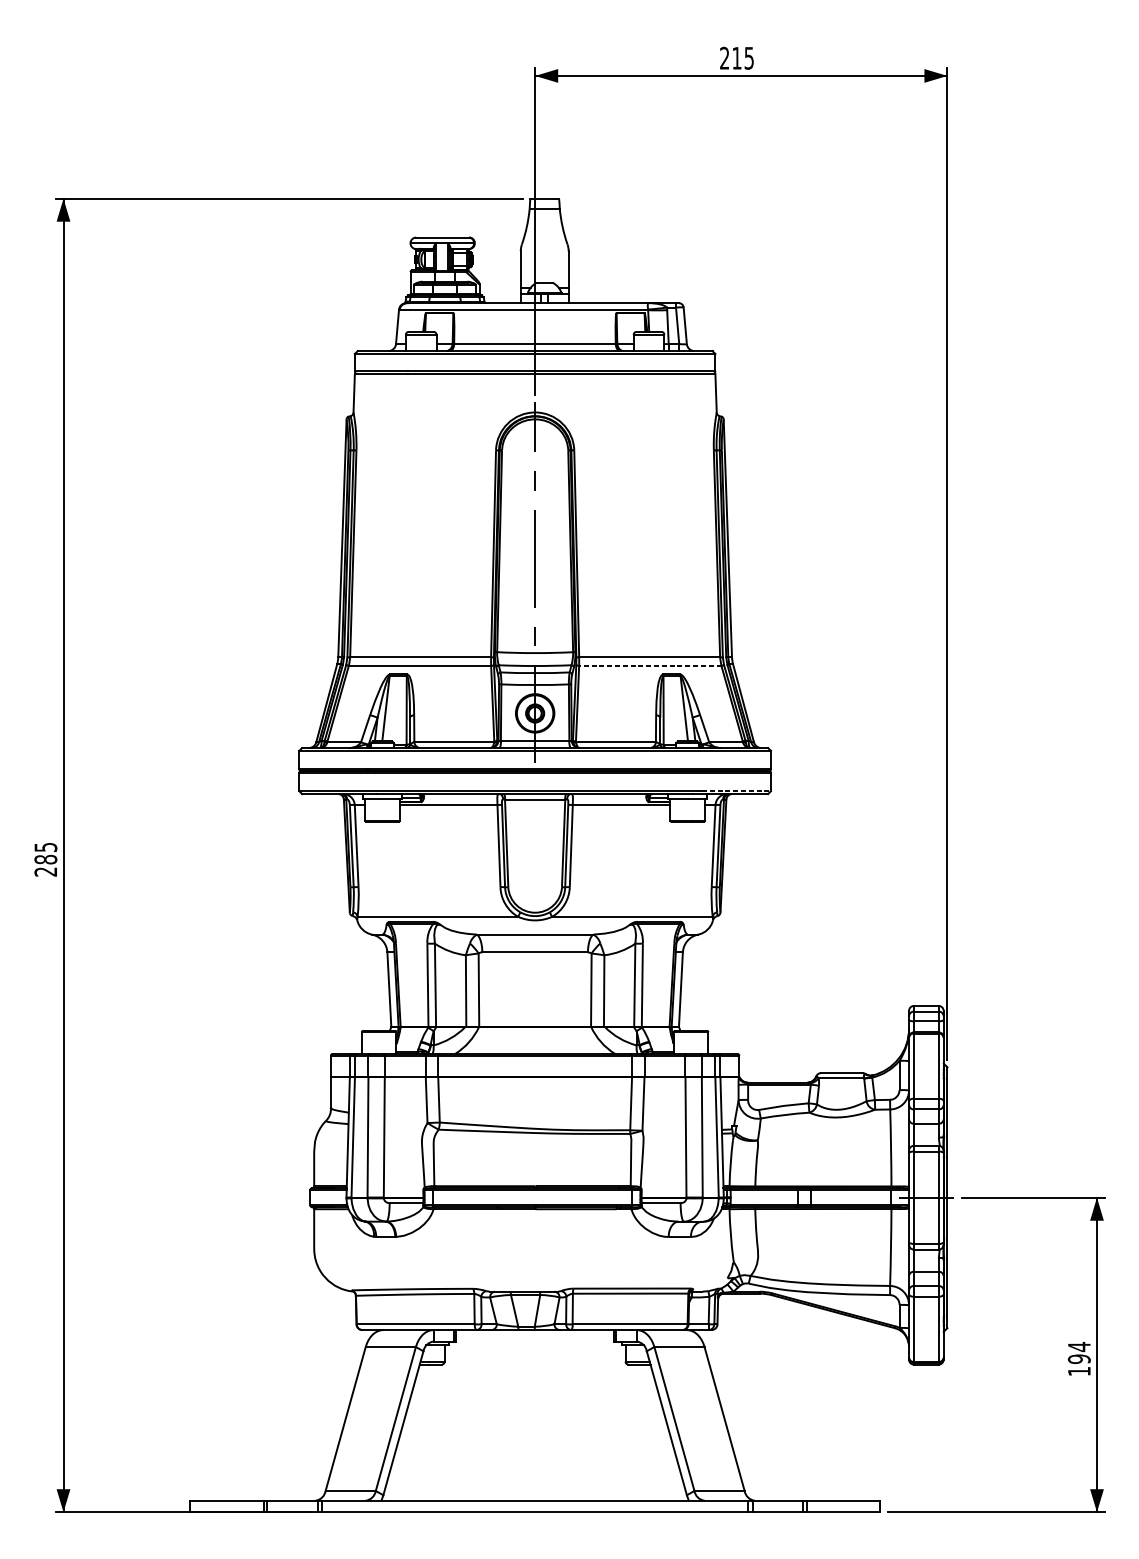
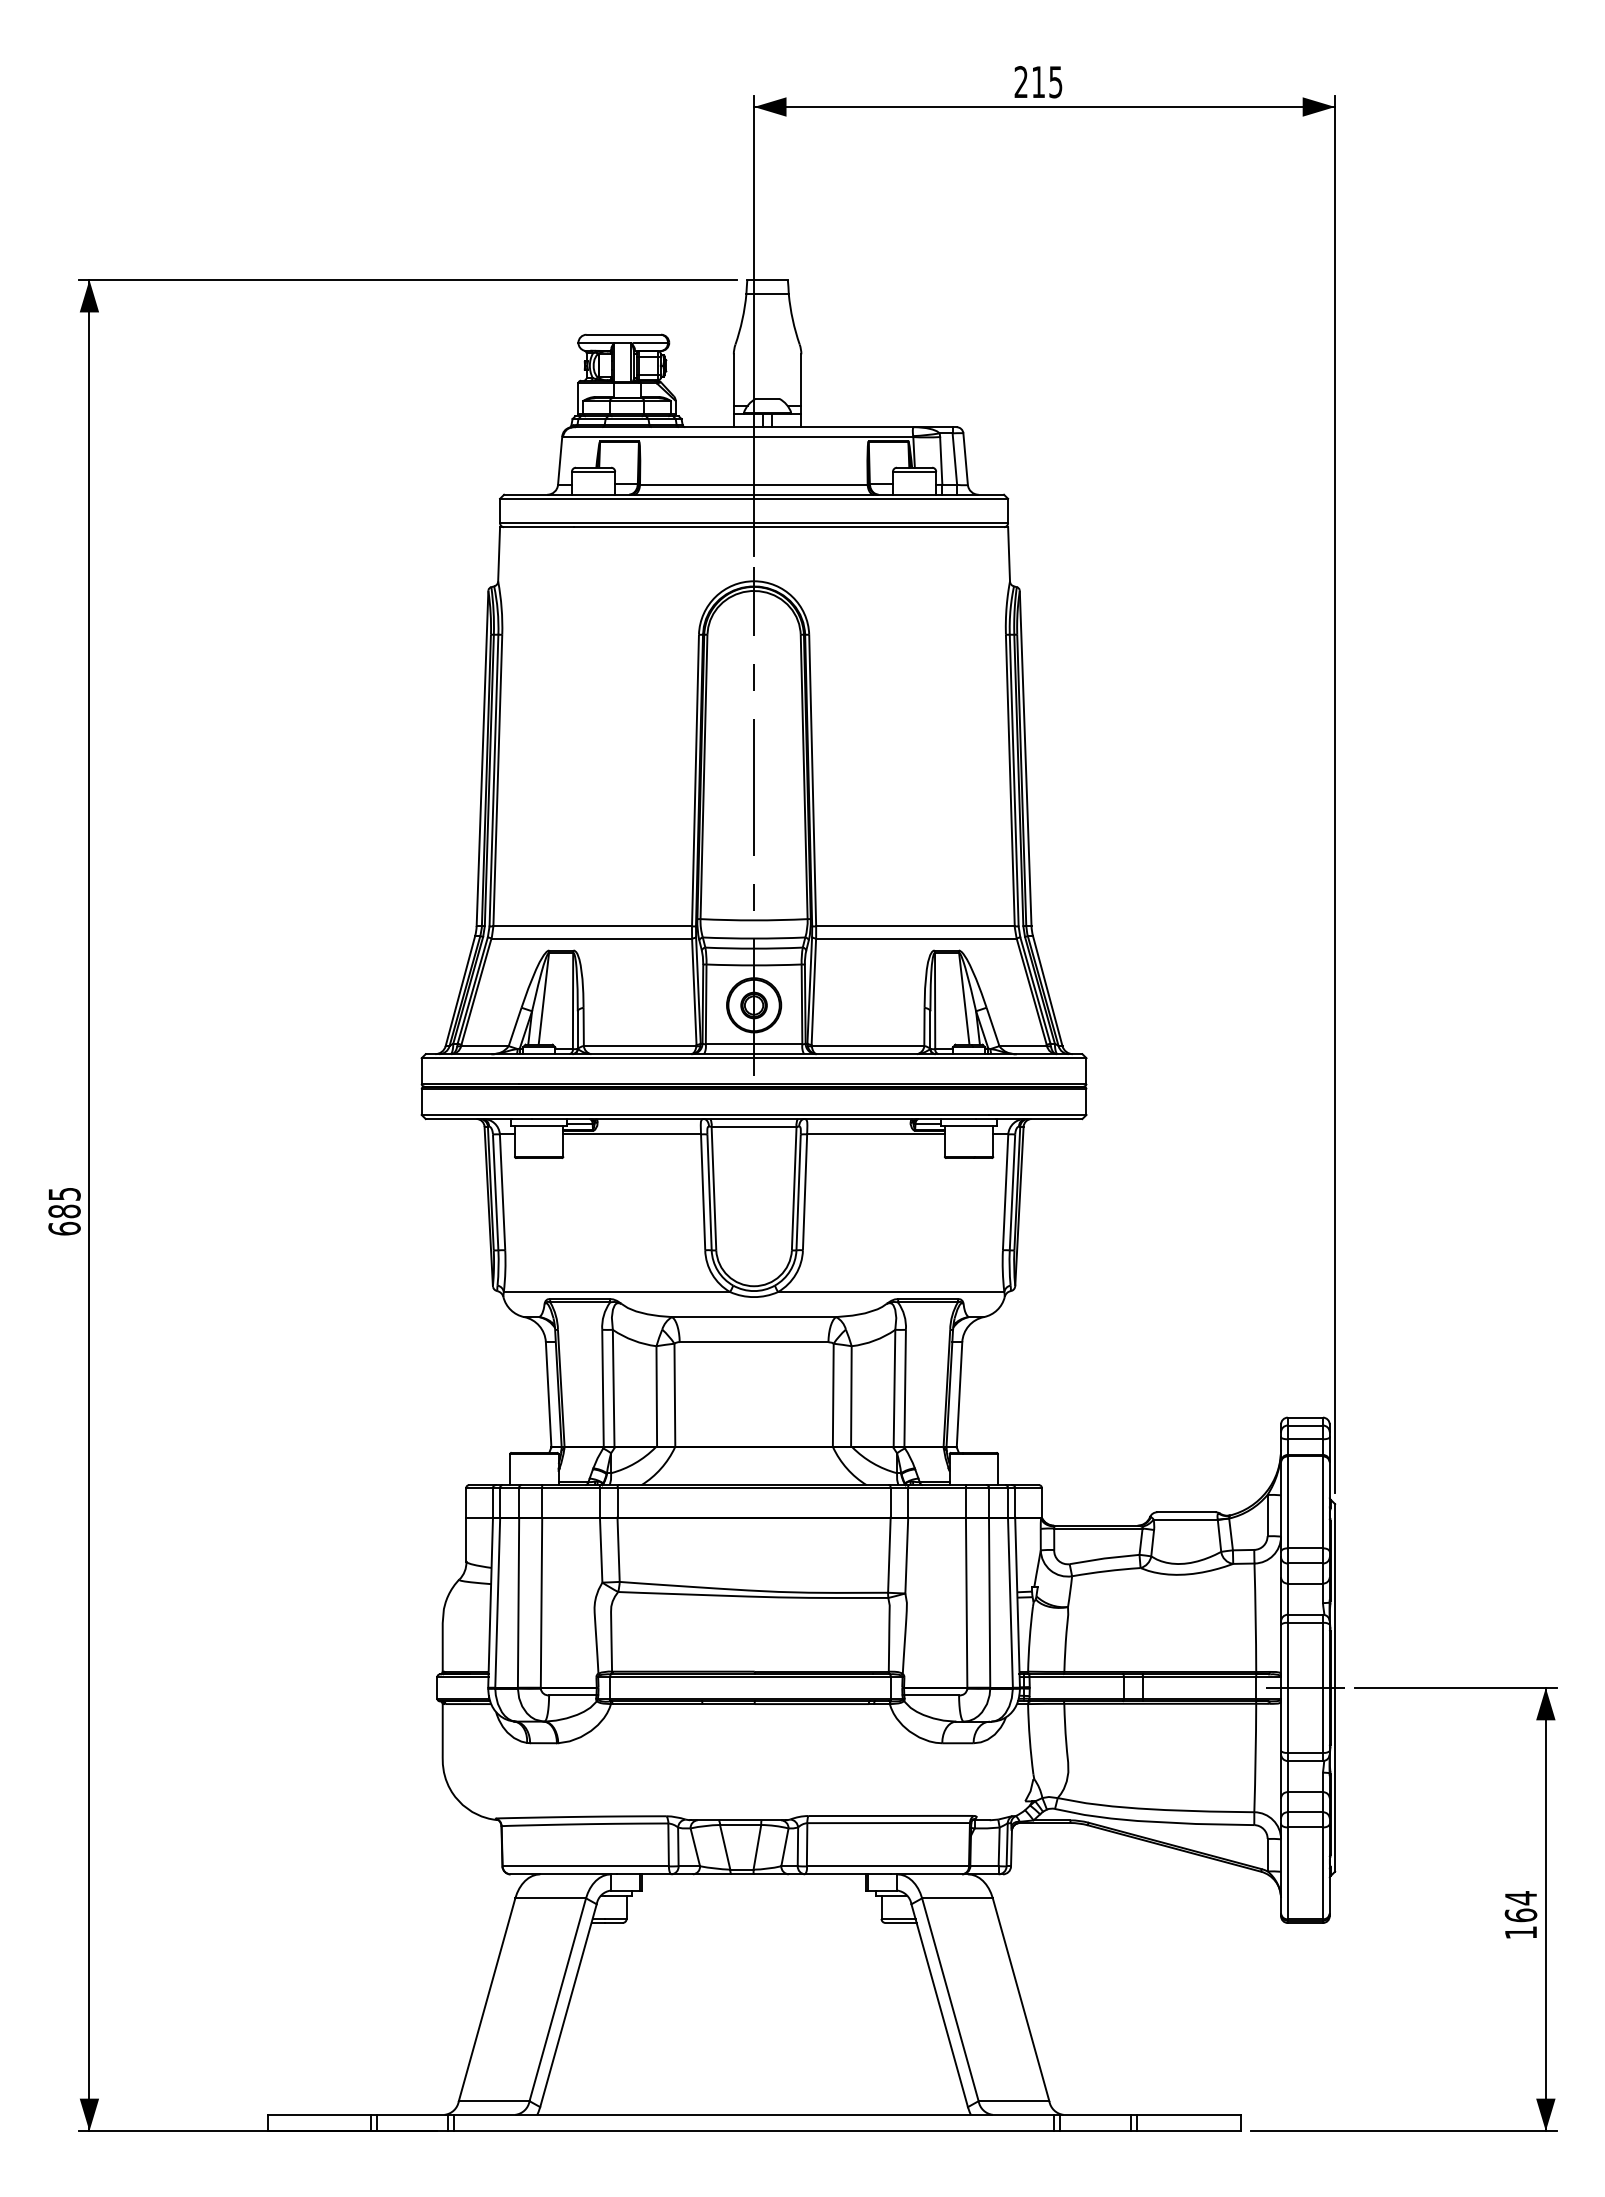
line: (649, 665) -> (915, 938), dashed -> solid
line: (736, 790) -> (1037, 1114), dashed -> solid
text: (45, 871) -> (64, 1228), 285 -> 685
text: (1078, 1359) -> (1520, 1915), 194 -> 164

